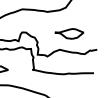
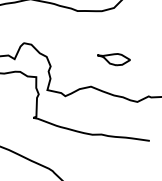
part: (69, 33) -> (113, 58), size x0.6

